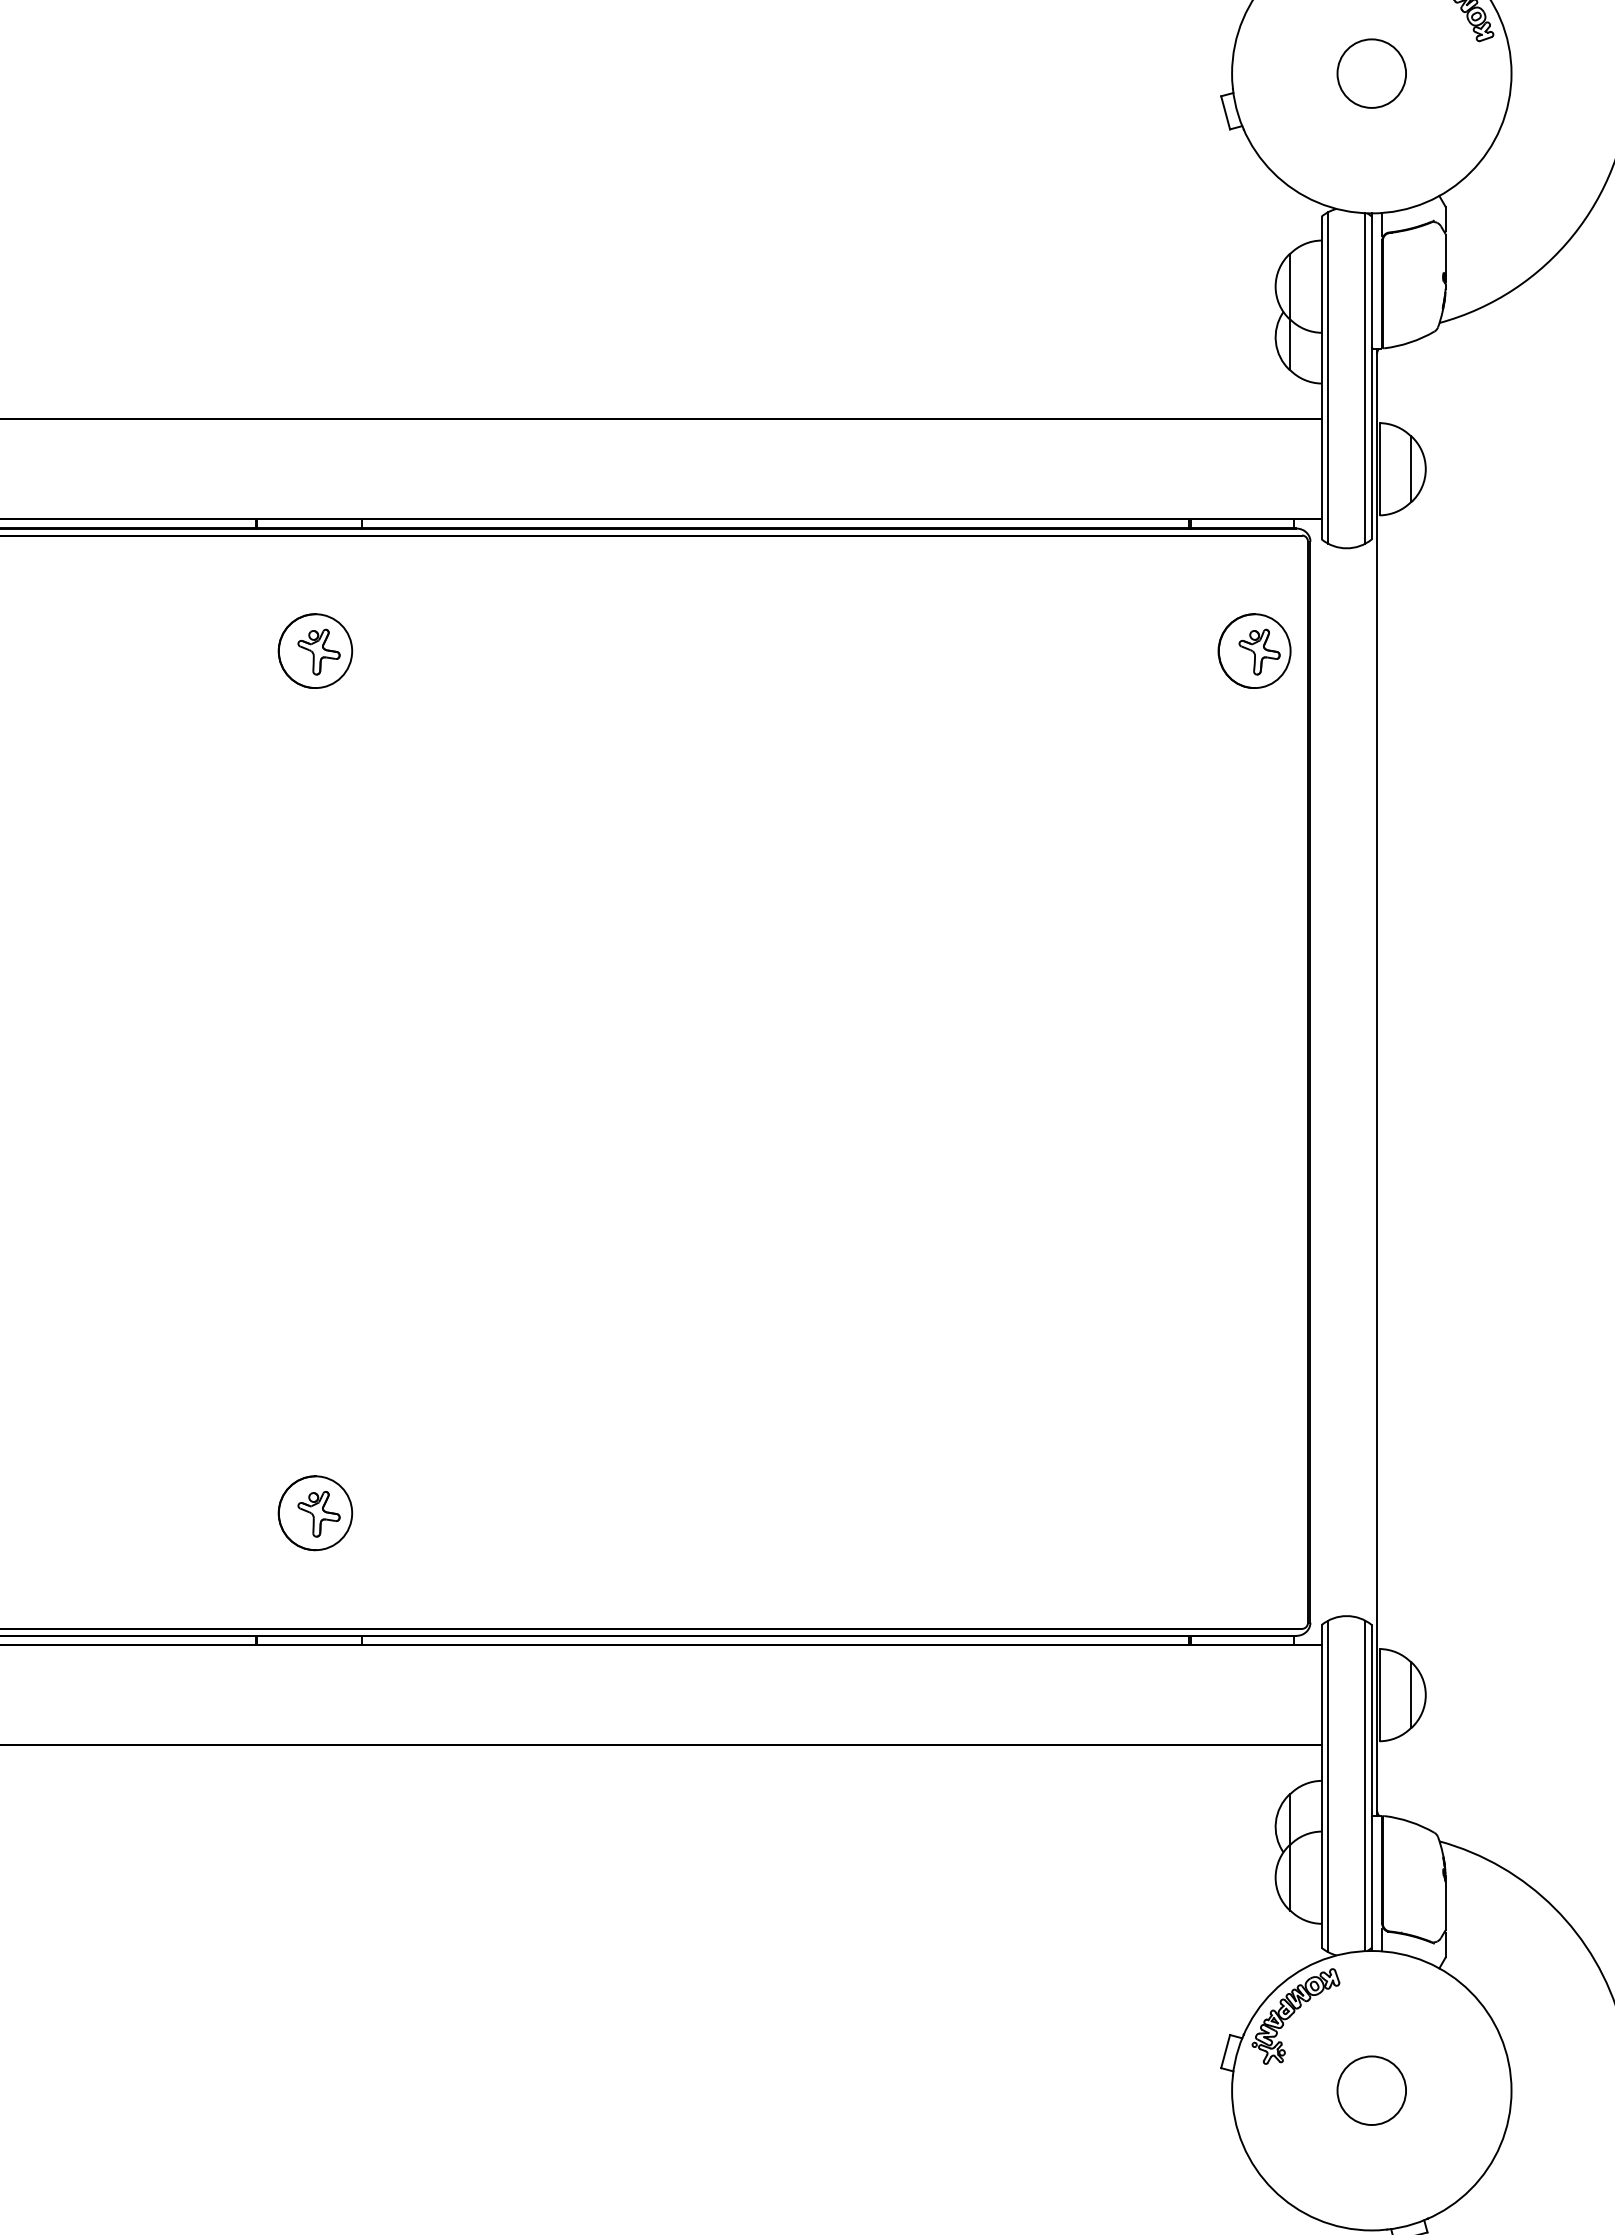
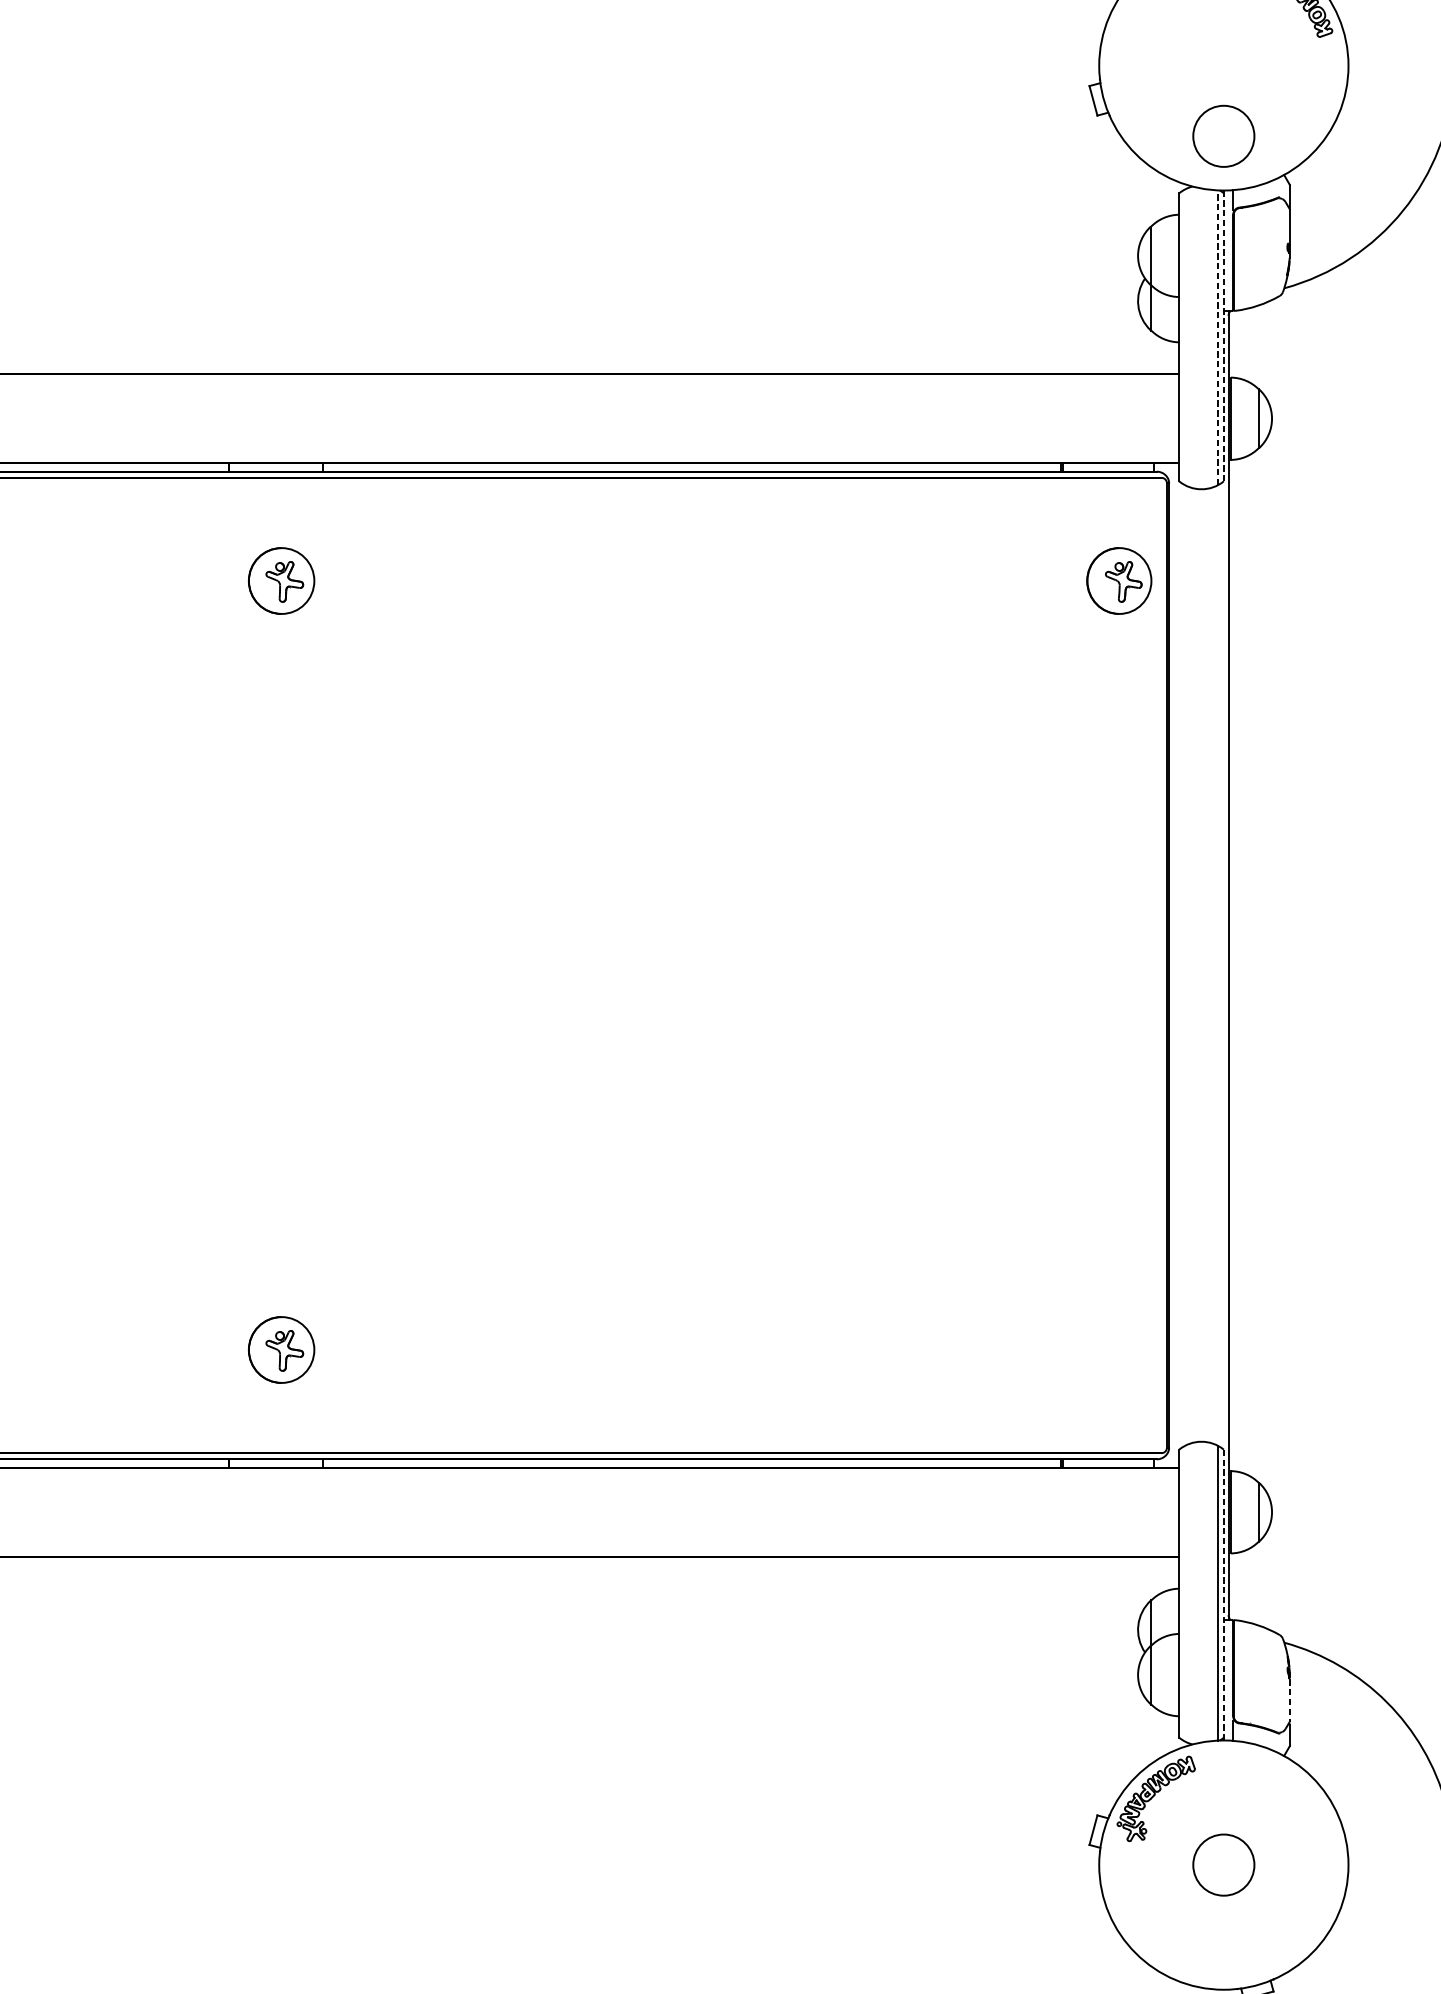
circle: (1371, 73) -> (1223, 136), moved
line: (1371, 375) -> (1223, 335), solid -> dashed
line: (1328, 377) -> (1185, 336), removed
line: (1365, 378) -> (1218, 337), solid -> dashed
line: (1328, 1786) -> (1185, 1593), removed
line: (1371, 1788) -> (1223, 1595), solid -> dashed
line: (1445, 1906) -> (1289, 1700), solid -> dashed

